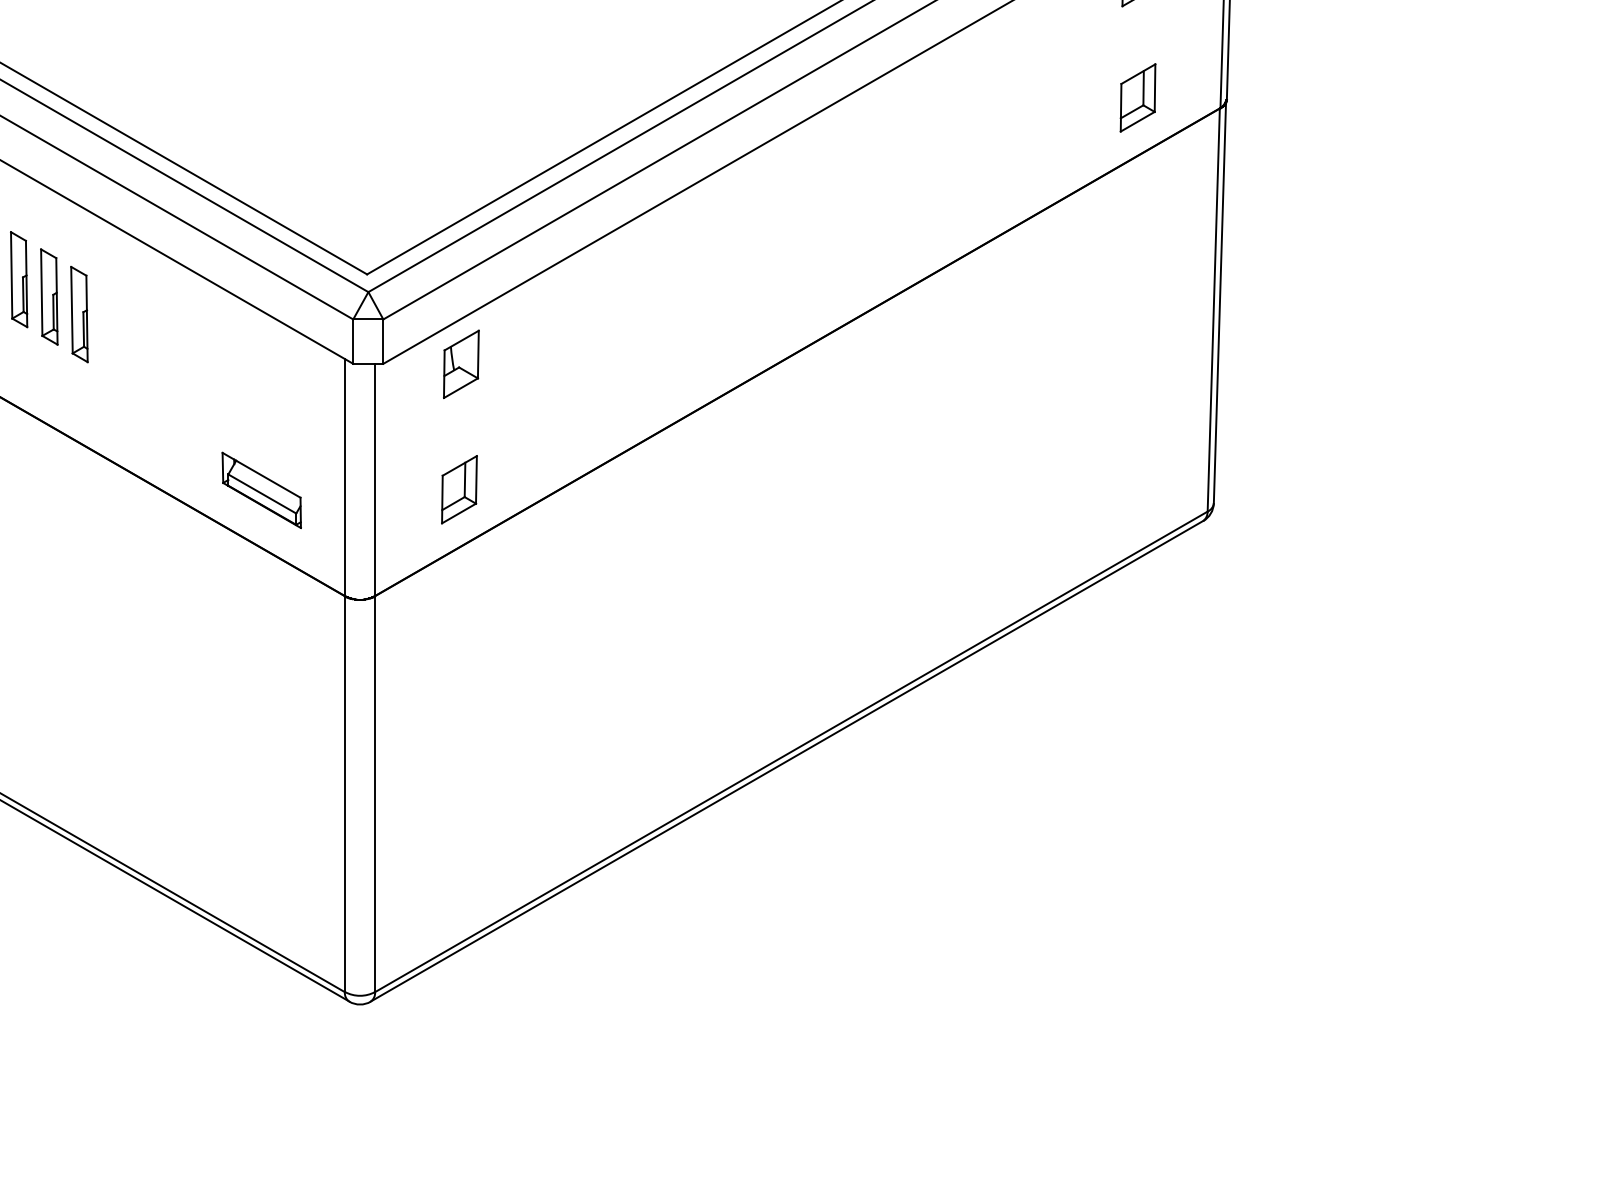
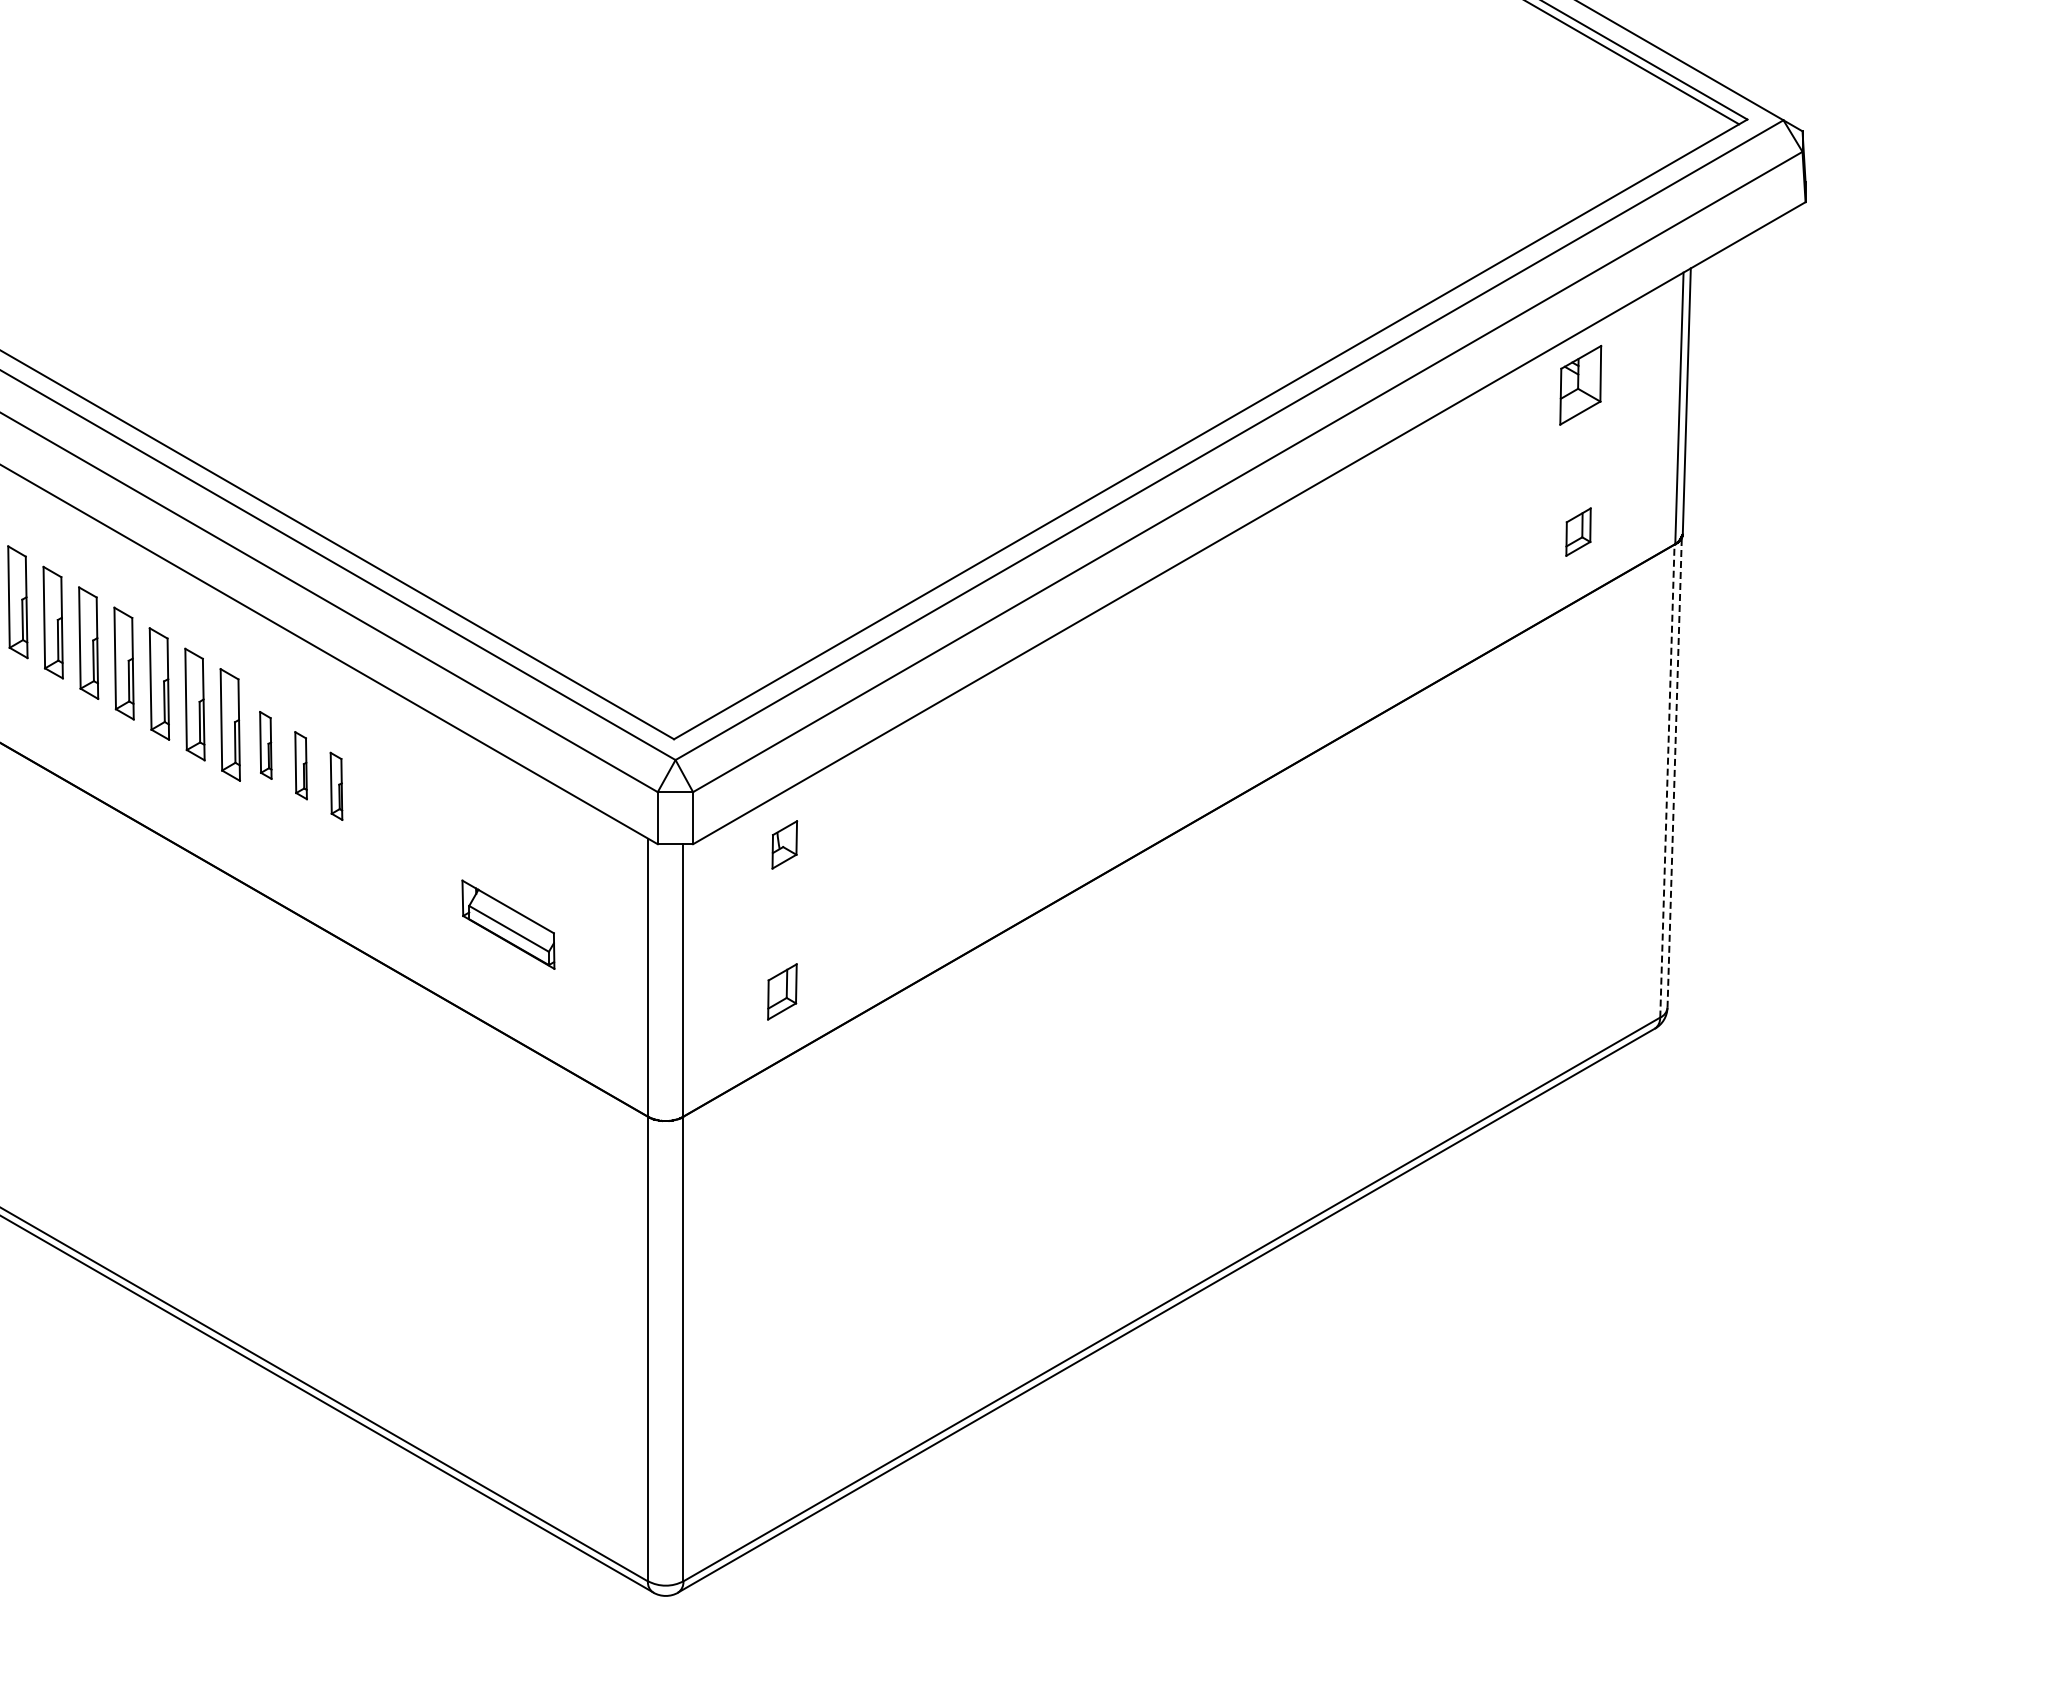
part: (1137, 97) -> (1578, 531), size x0.6
part: (18, 279) -> (265, 745), size x0.6
part: (48, 296) -> (300, 765), size x0.6
line: (1219, 302) -> (1674, 772), solid -> dashed
line: (1213, 310) -> (1667, 781), solid -> dashed
part: (79, 314) -> (336, 786), size x0.6
part: (461, 364) -> (784, 844), size x0.6
part: (459, 489) -> (782, 991), size x0.7
part: (261, 490) -> (508, 924), moved

